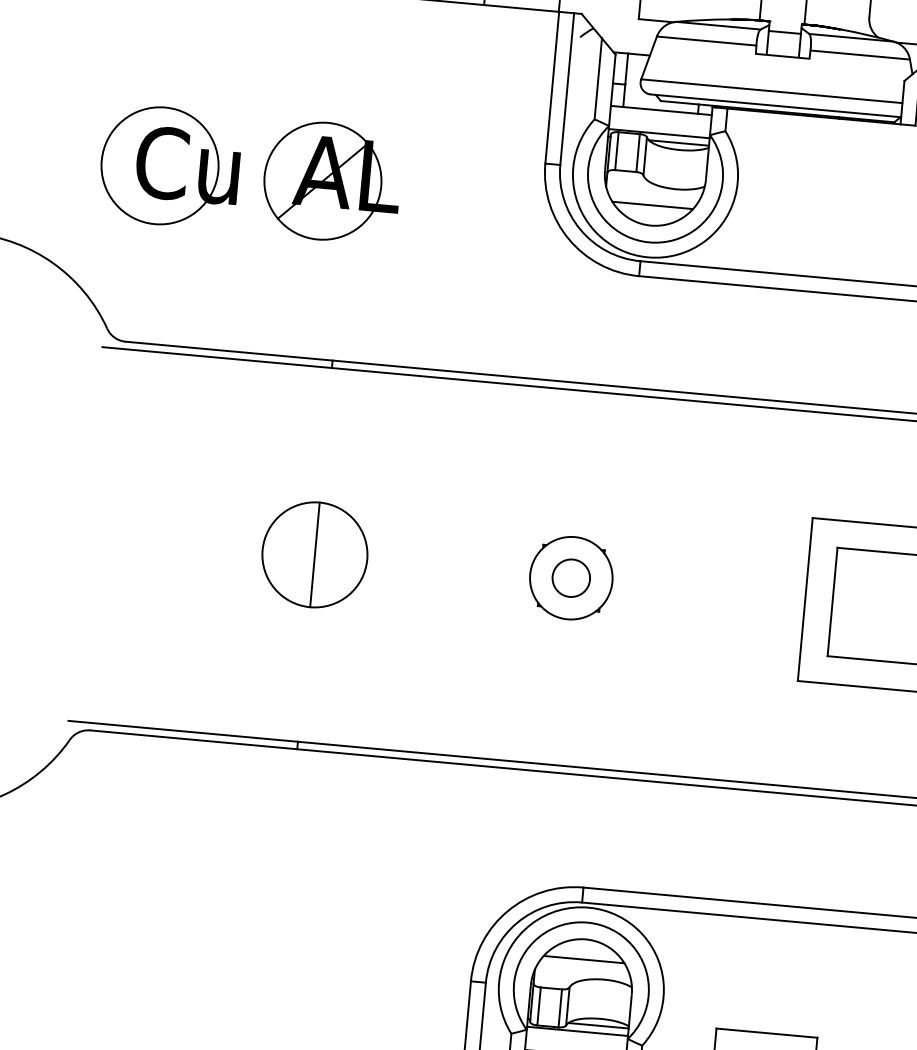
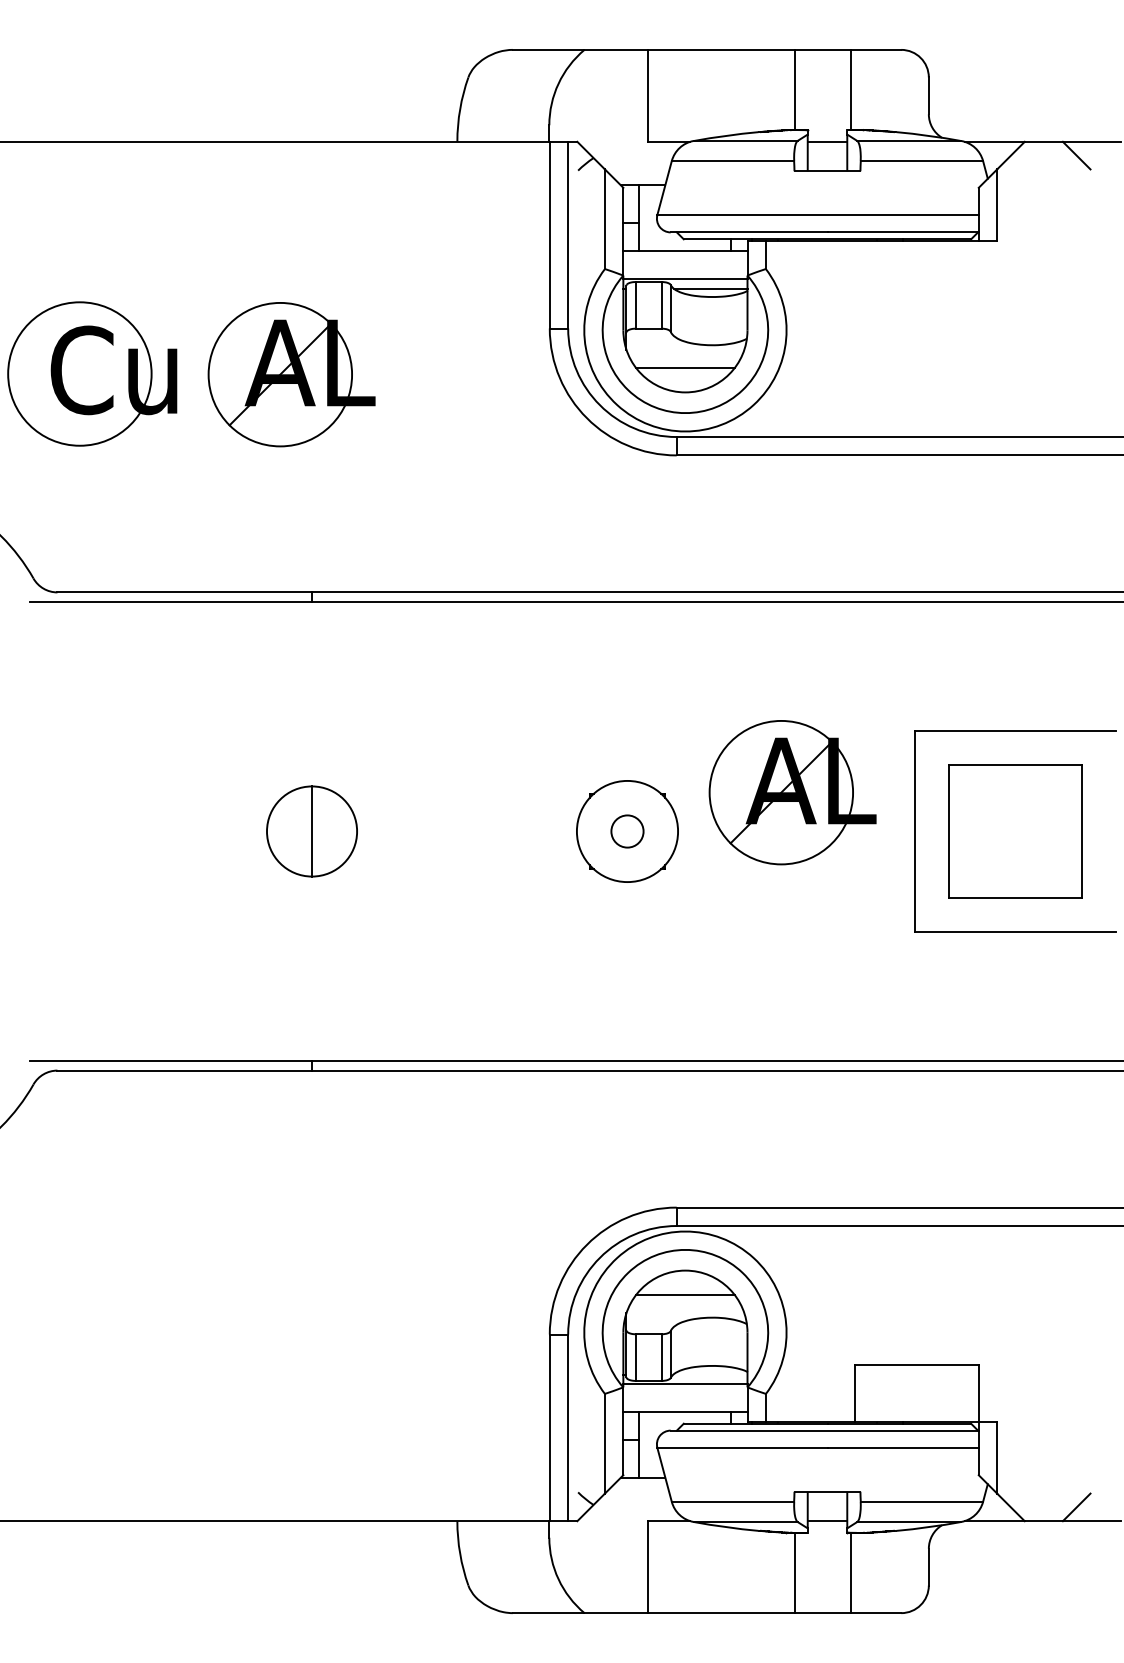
part: (314, 554) -> (311, 831), size x0.7
part: (708, 558) -> (792, 792), added
circle: (571, 578) -> (627, 831), size x0.7
line: (598, 1025) -> (710, 1374), removed

